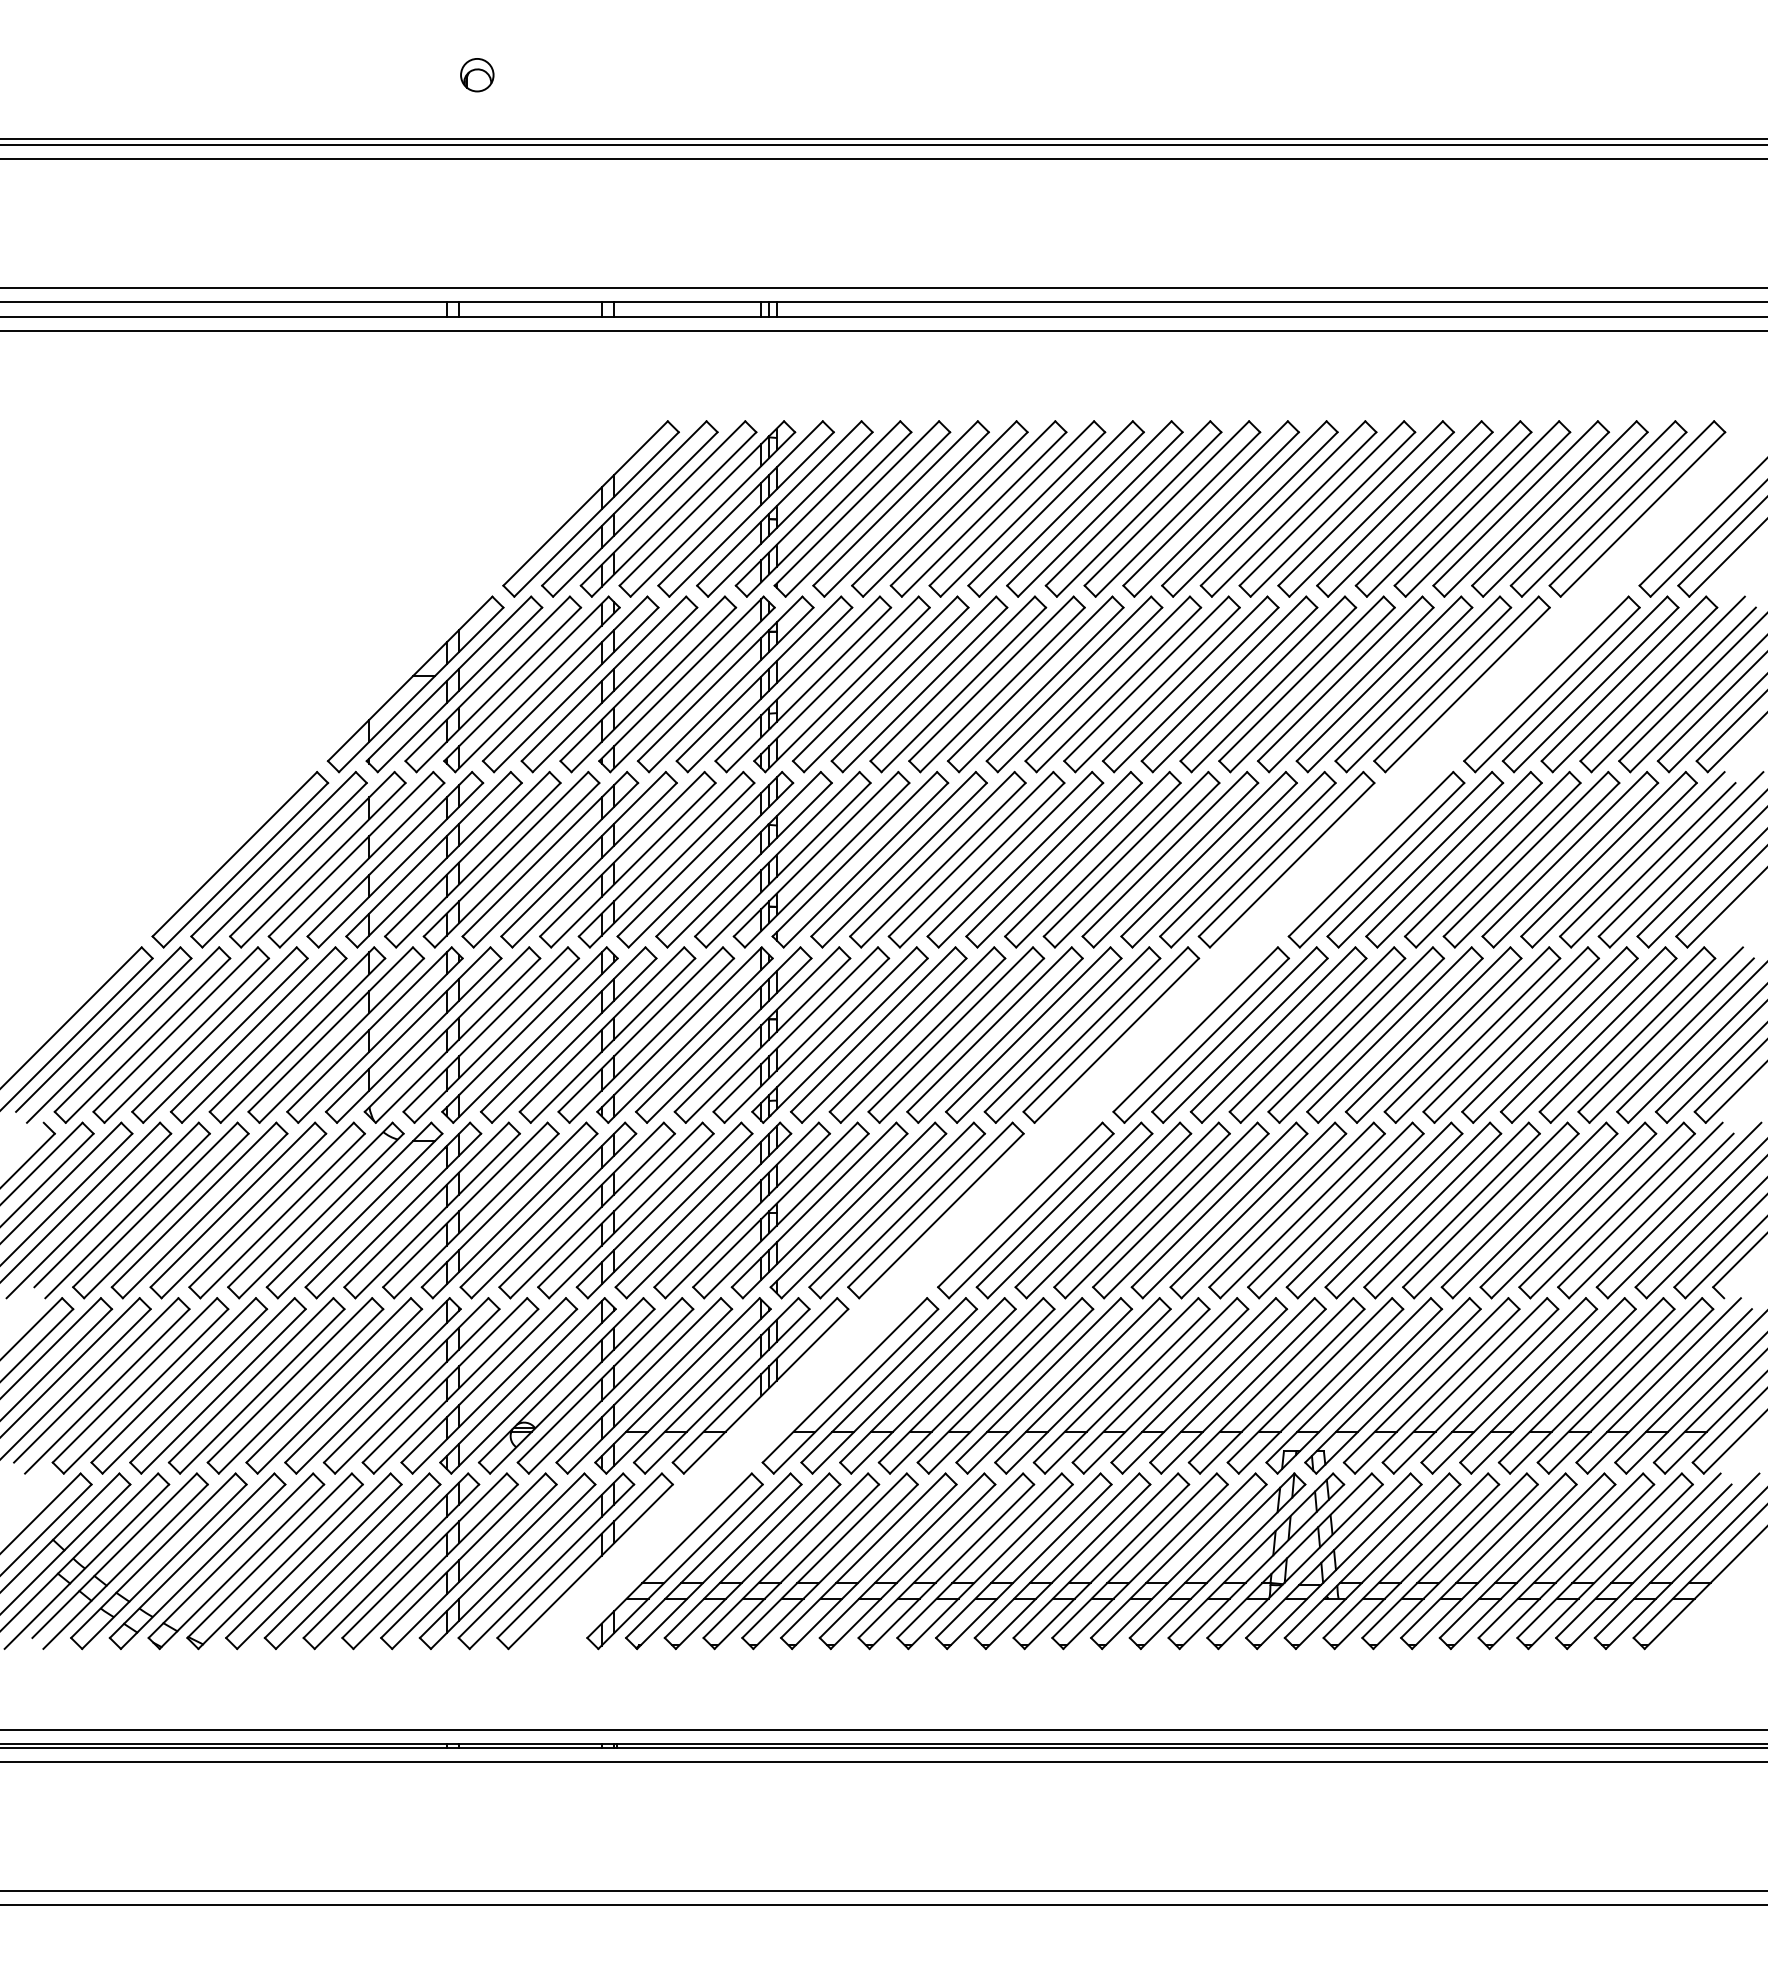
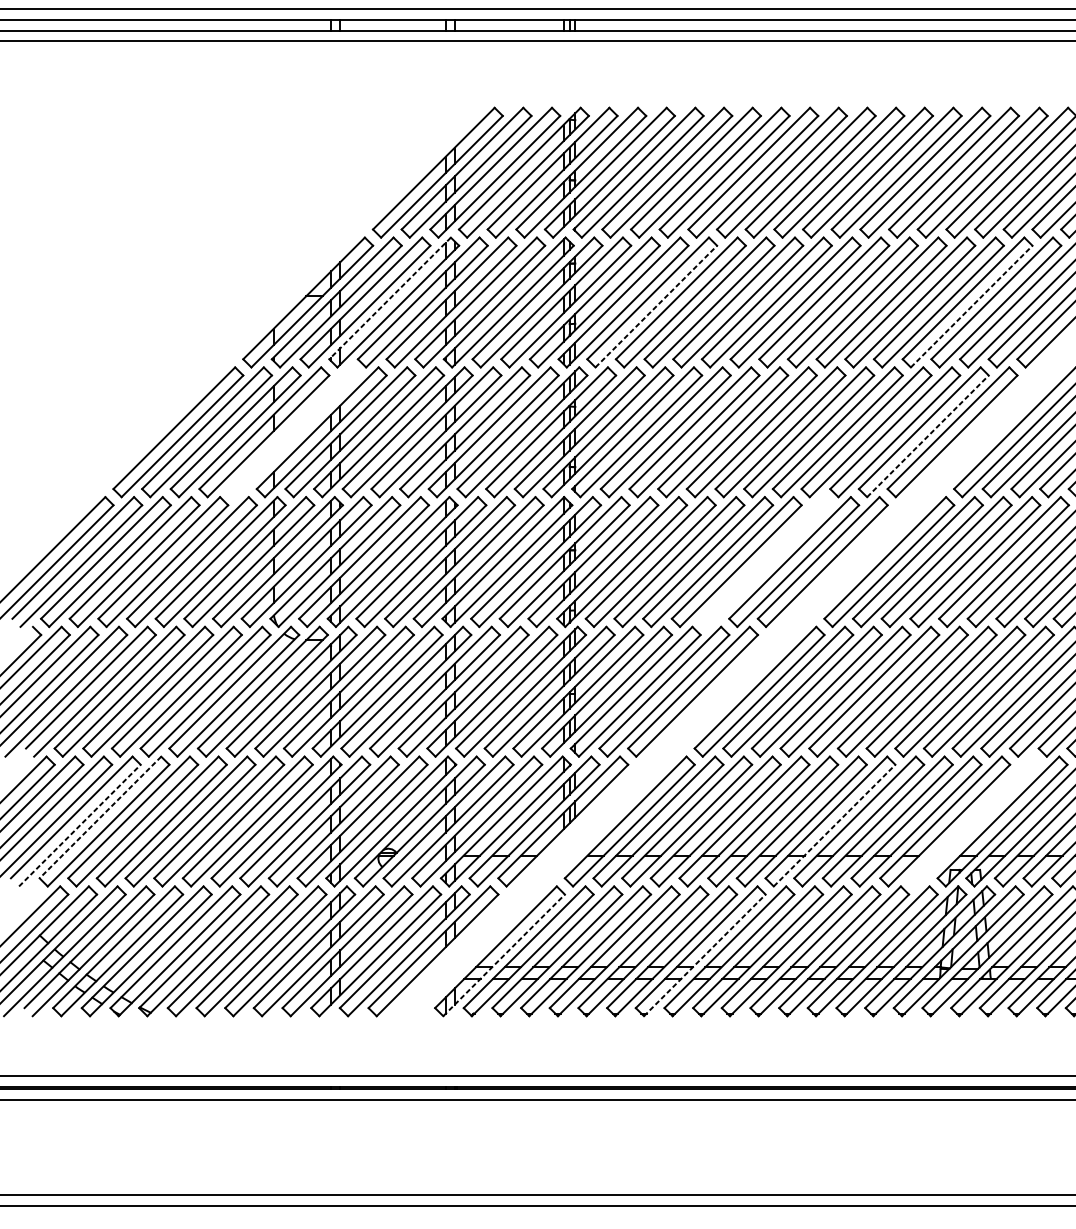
line: (526, 679) -> (390, 298), solid -> dashed
line: (886, 689) -> (656, 306), solid -> dashed
line: (1312, 689) -> (971, 306), solid -> dashed
part: (395, 859) -> (293, 432), removed
line: (1253, 864) -> (928, 435), solid -> dashed
part: (1033, 1034) -> (765, 561), removed
line: (134, 1380) -> (100, 817), solid -> dashed
part: (1315, 1385) -> (973, 821), removed
line: (107, 1391) -> (80, 825), solid -> dashed
line: (1127, 1391) -> (834, 825), solid -> dashed
line: (680, 1566) -> (504, 955), solid -> dashed
line: (952, 1566) -> (705, 955), solid -> dashed

